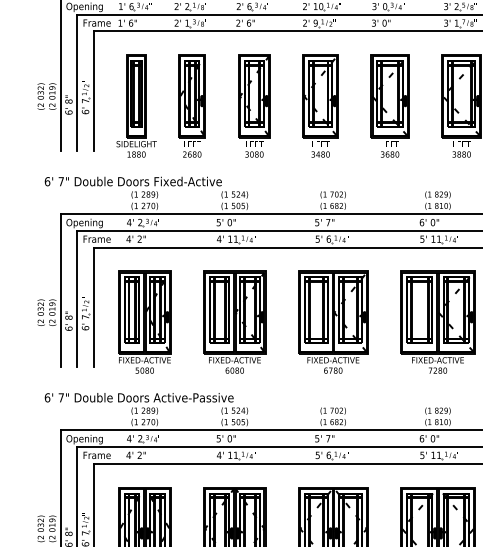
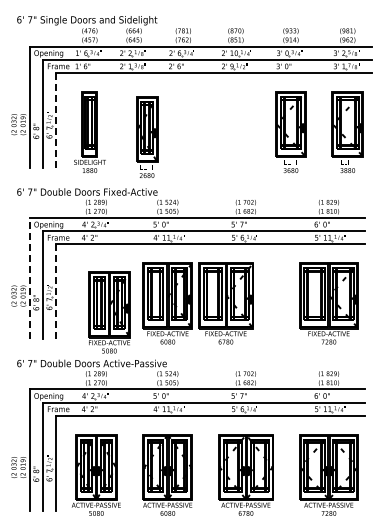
line: (94, 90) -> (56, 119), solid -> dashed
part: (192, 105) -> (147, 136), moved
part: (254, 106) -> (183, 132), removed
part: (320, 106) -> (235, 132), removed
line: (60, 290) -> (29, 278), solid -> dashed
line: (94, 306) -> (56, 291), solid -> dashed
part: (144, 322) -> (109, 312), moved
part: (332, 322) -> (225, 303), moved

